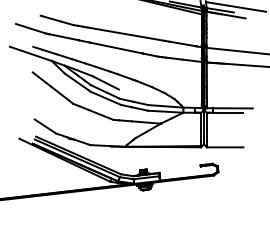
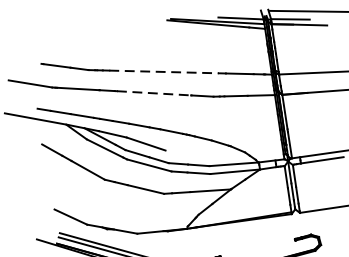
line: (126, 34) -> (164, 72), solid -> dashed
line: (117, 48) -> (155, 93), solid -> dashed

